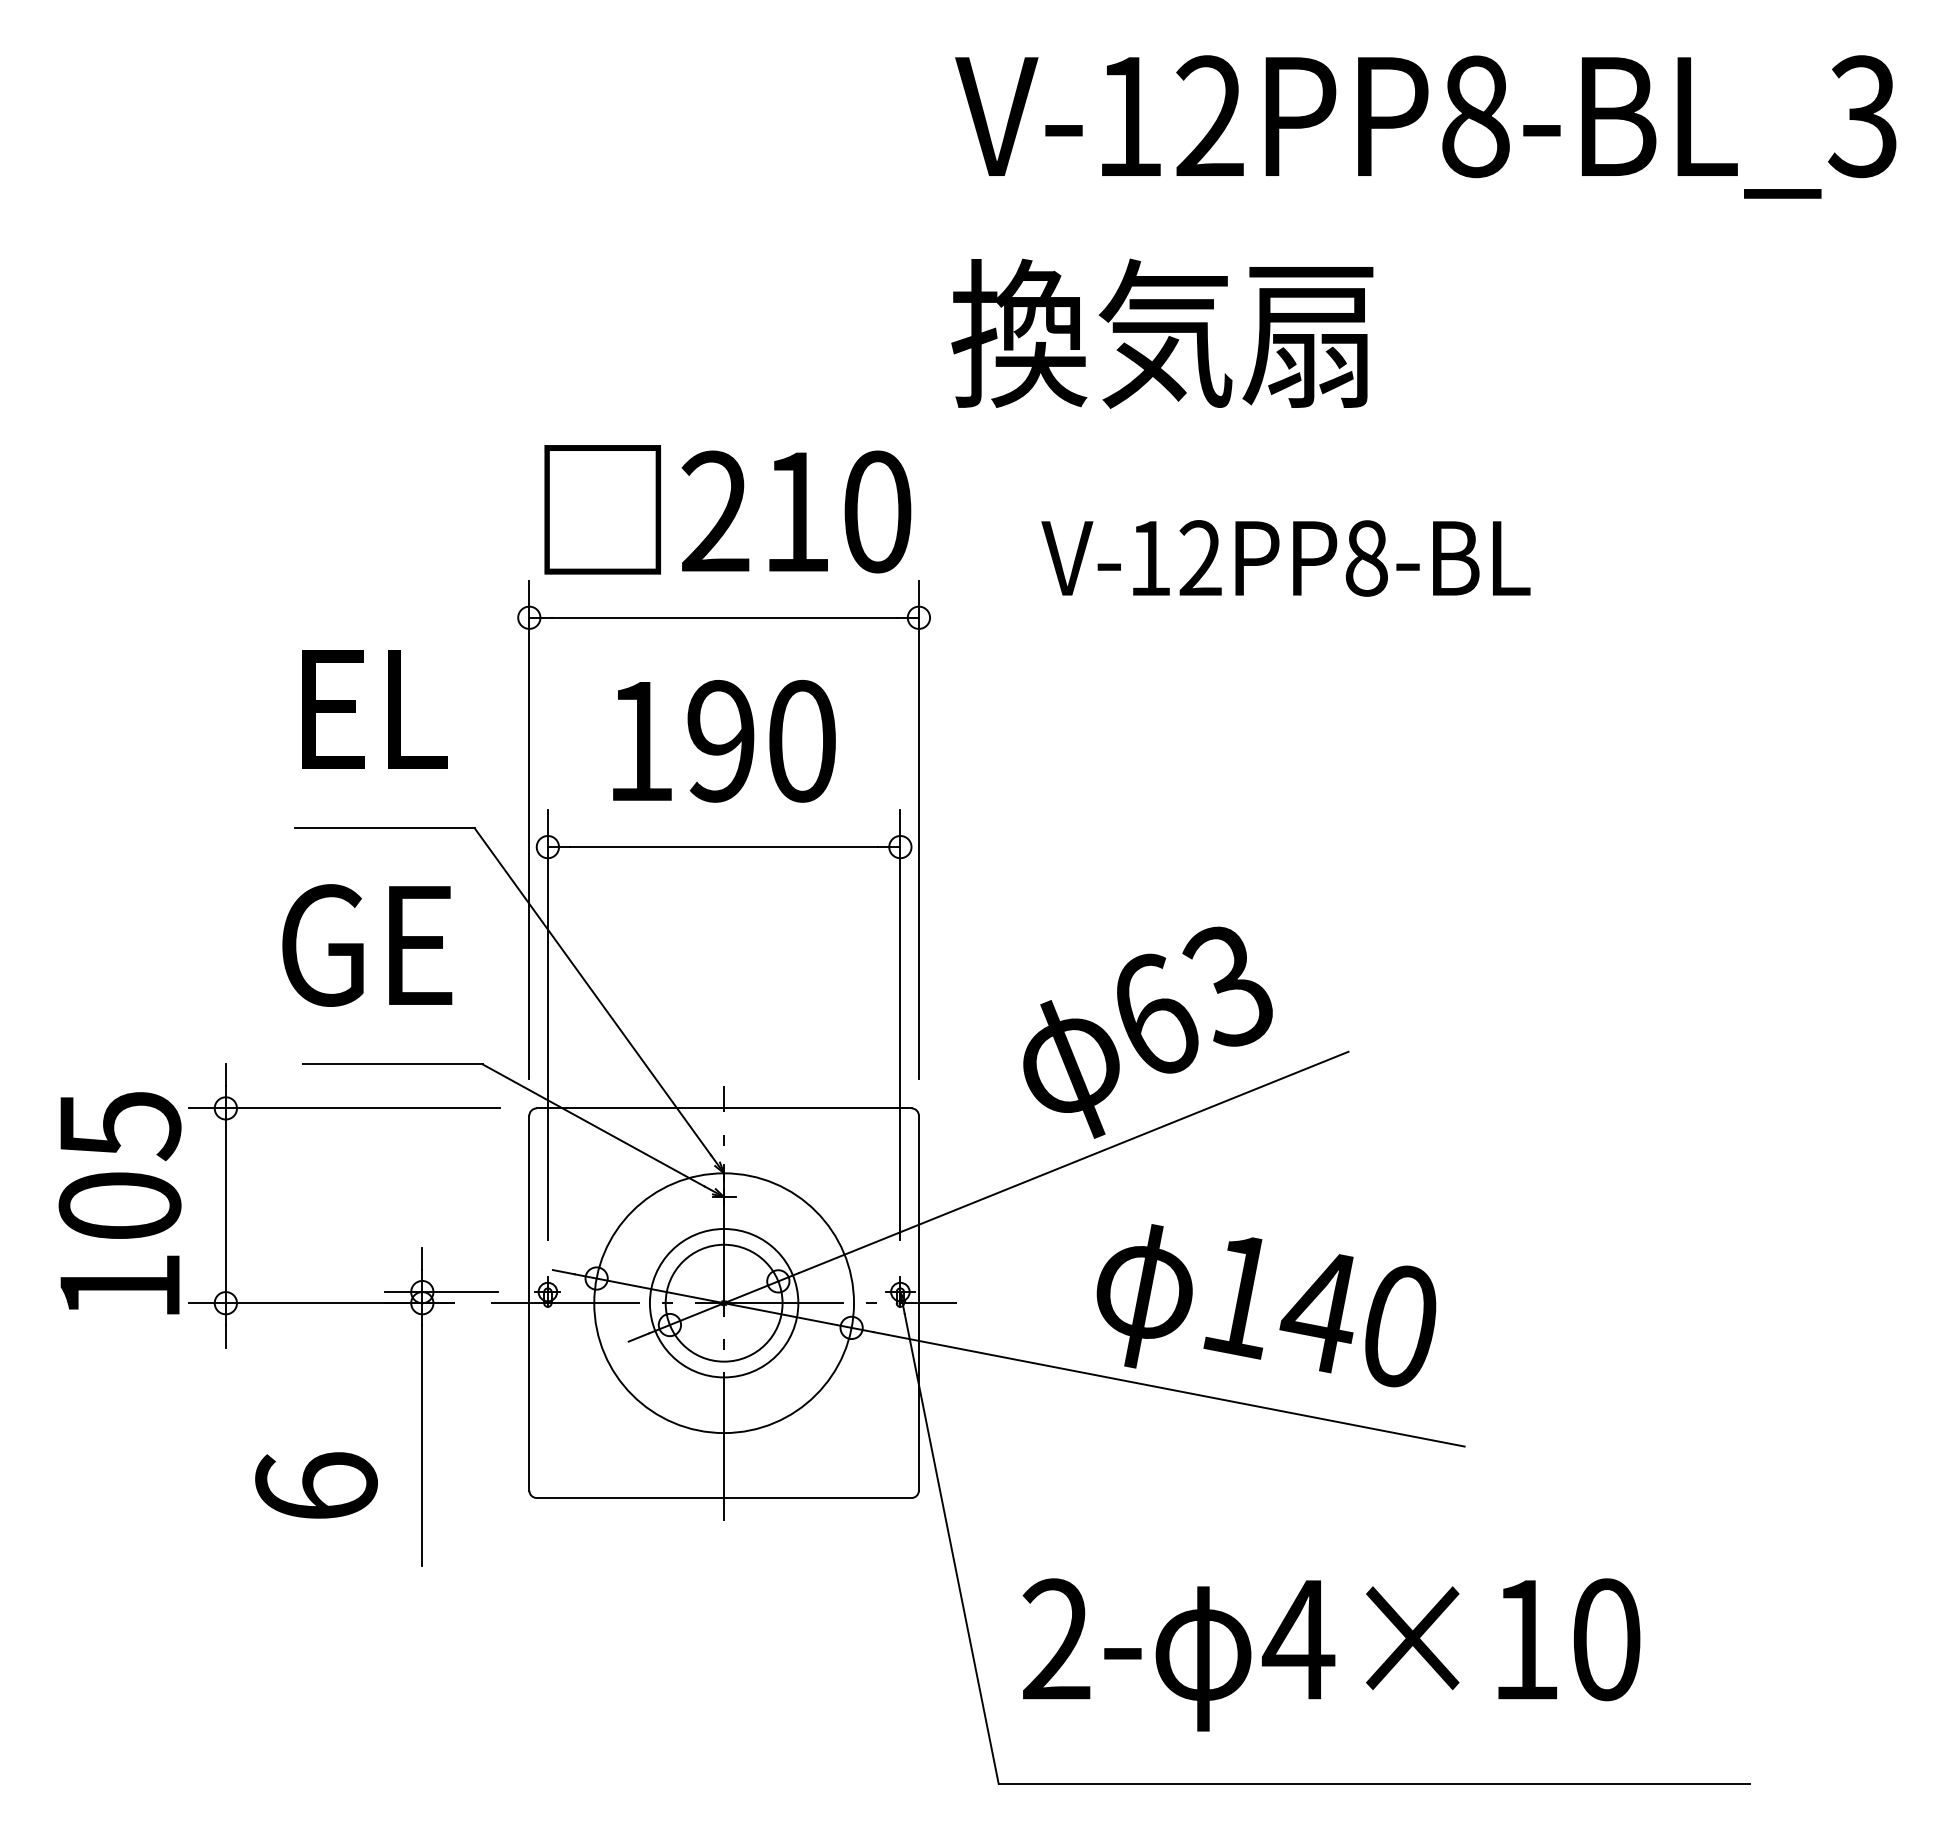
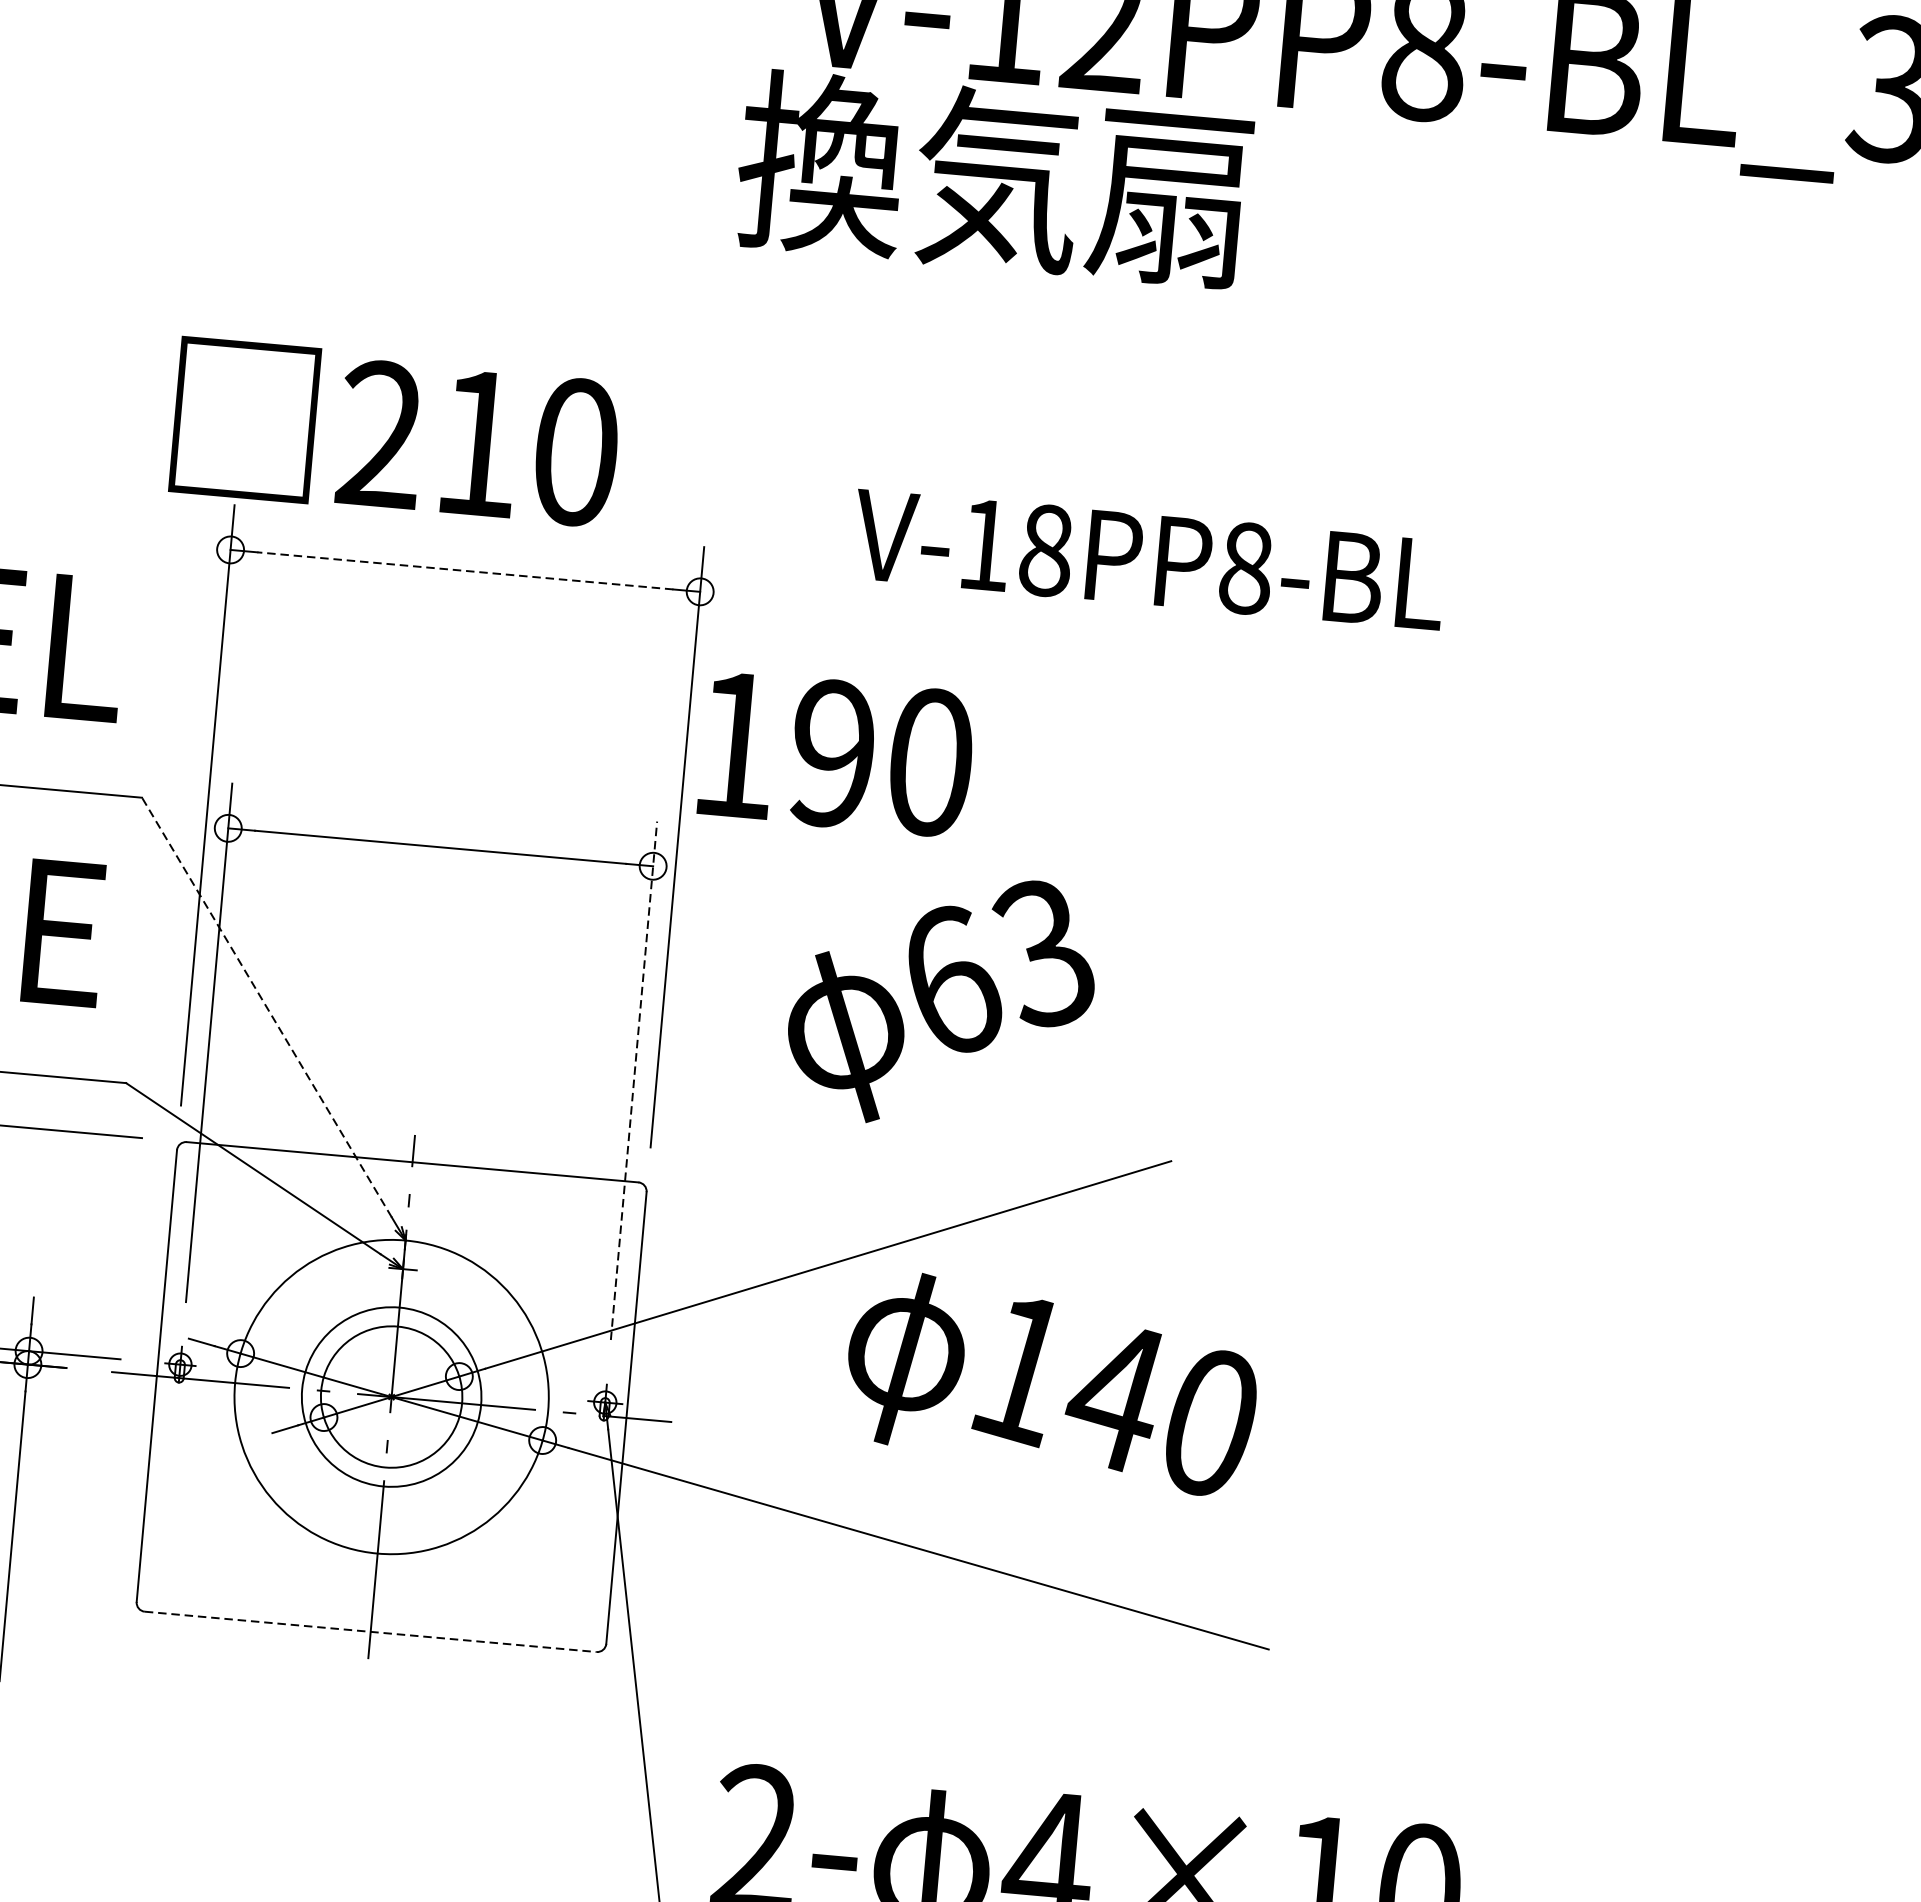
text: (1162, 333) -> (994, 179), moved
text: (727, 509) -> (395, 433), moved
text: (1200, 558) -> (1045, 550), V-12PP8-BL -> V-18PP8-BL
line: (724, 617) -> (465, 570), solid -> dashed
text: (724, 741) -> (837, 754), moved
line: (592, 991) -> (266, 1007), solid -> dashed
line: (900, 1024) -> (634, 1080), solid -> dashed
text: (1147, 1032) -> (941, 1000), moved
text: (1266, 1305) -> (1051, 1383), moved
line: (724, 1498) -> (371, 1632), solid -> dashed

